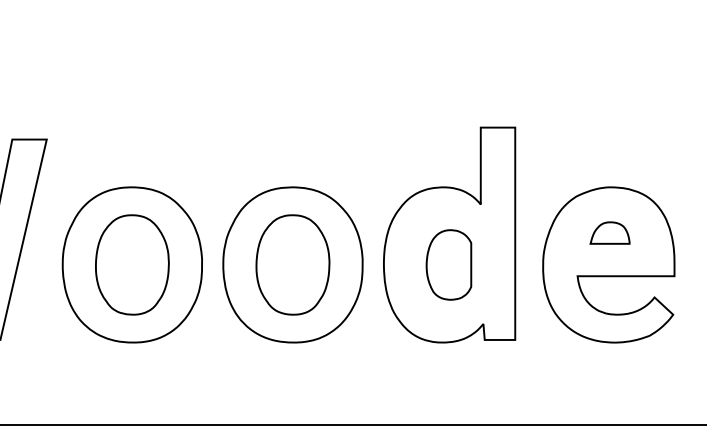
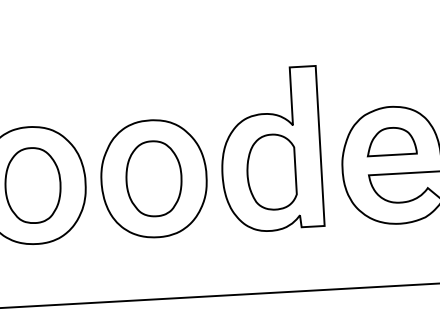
part: (609, 232) -> (391, 141), size x1.67
part: (448, 264) -> (271, 171), size x1.43

